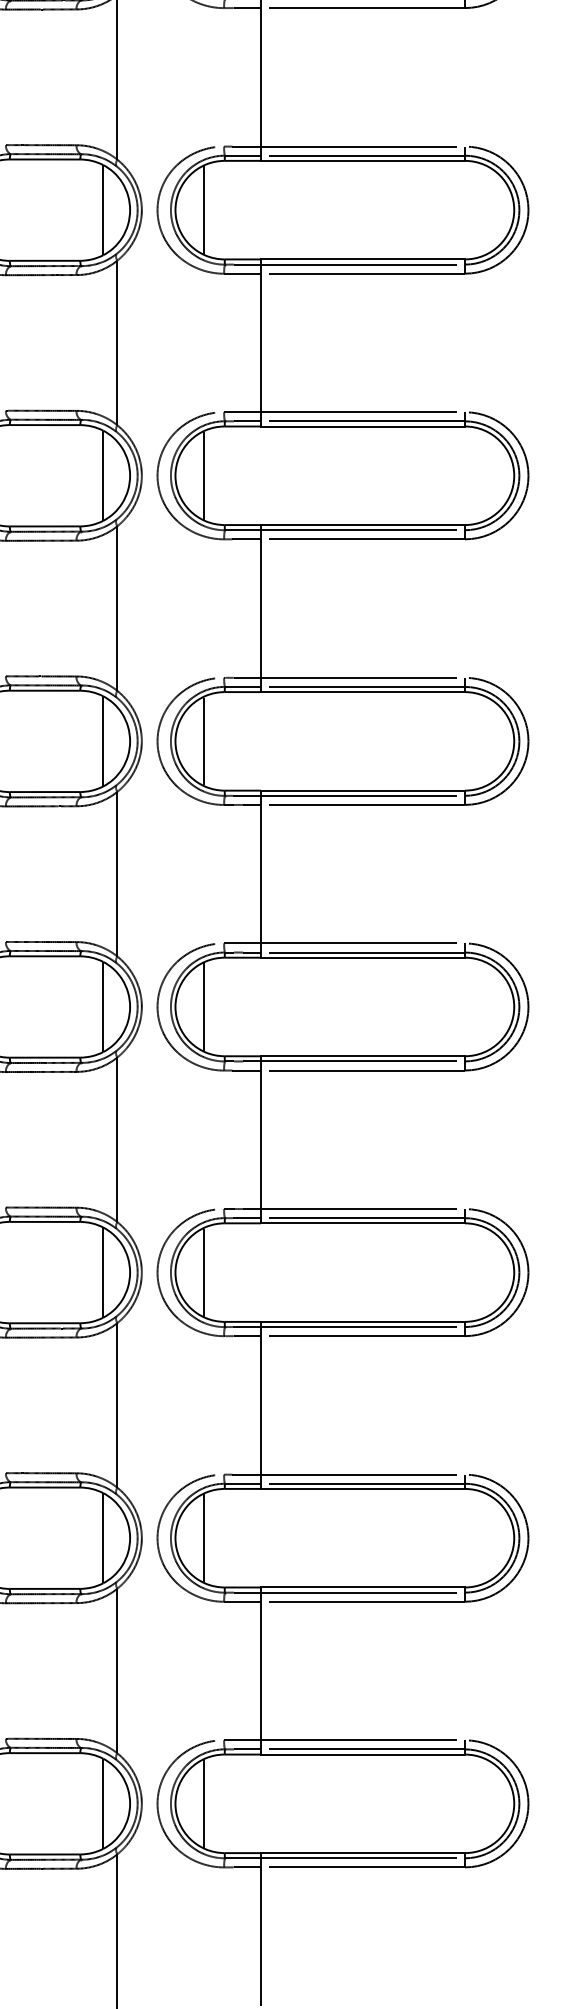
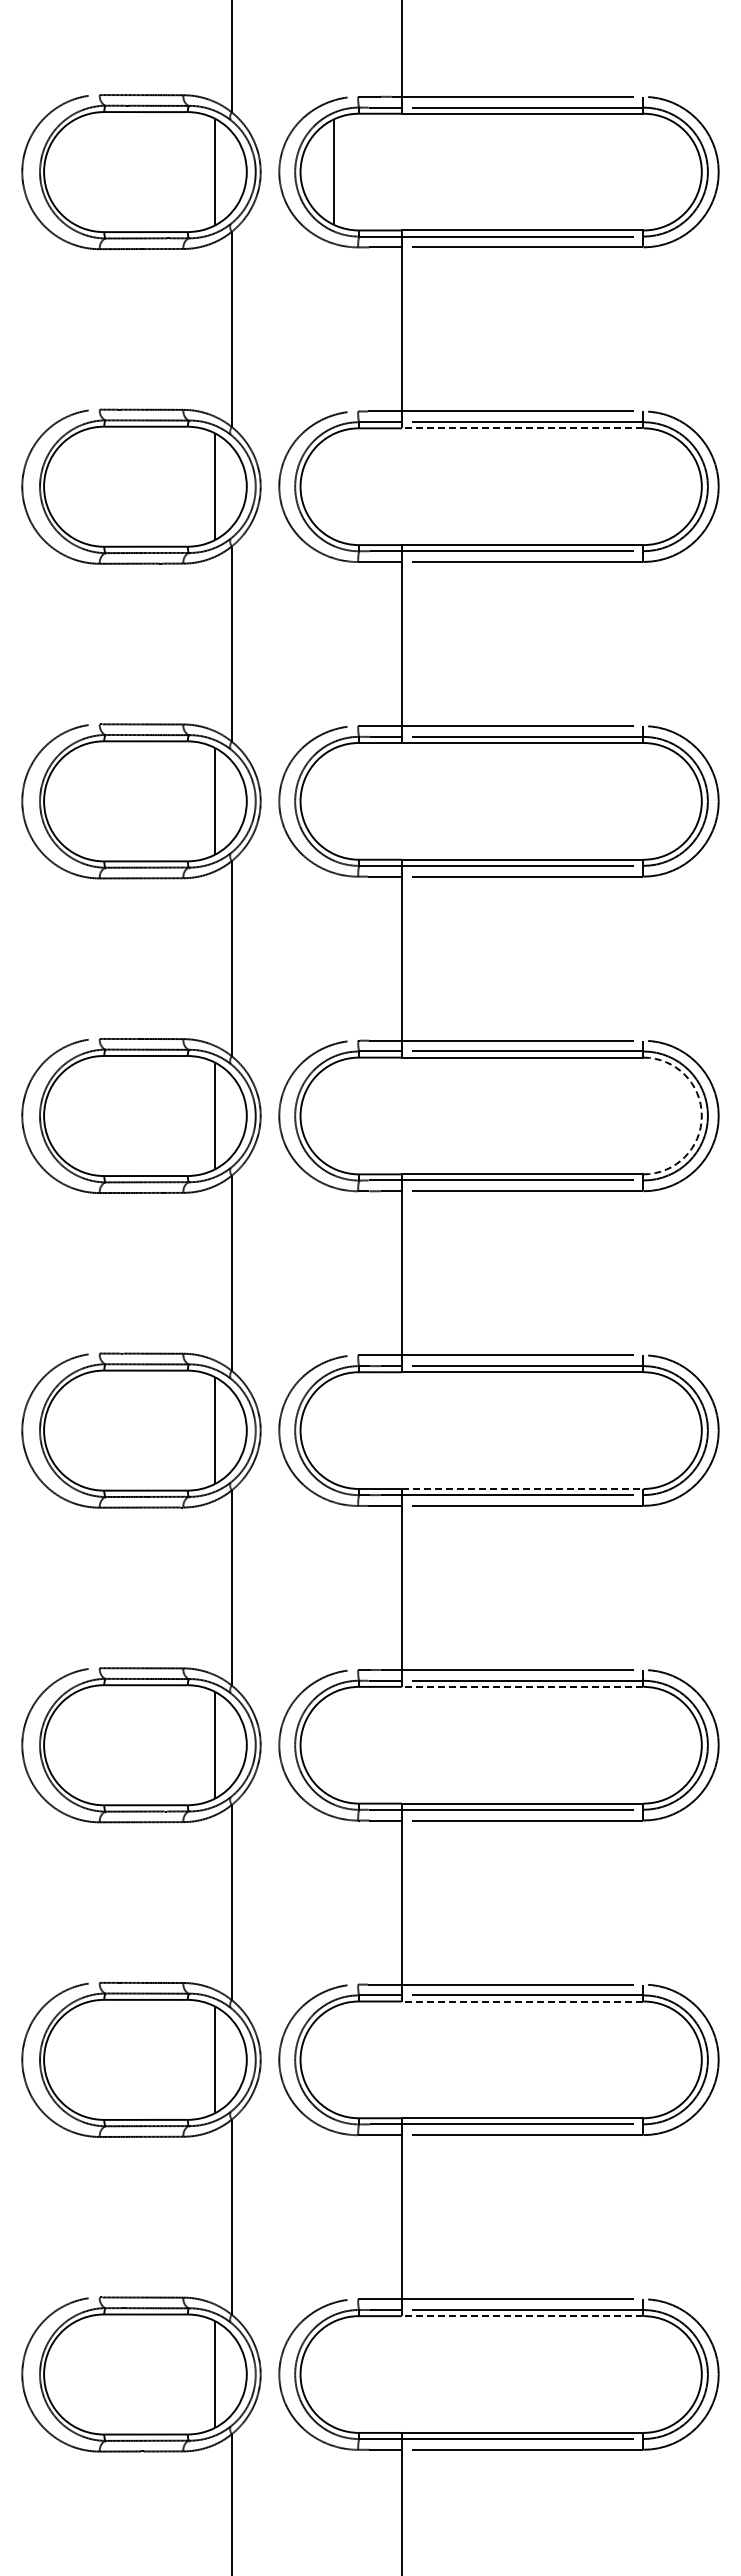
line: (362, 161) -> (522, 428), solid -> dashed
line: (203, 209) -> (333, 486), removed
line: (203, 475) -> (333, 801), removed
arc: (513, 740) -> (701, 1115), solid -> dashed
line: (203, 741) -> (333, 1116), removed
line: (203, 1006) -> (333, 1430), removed
line: (362, 1055) -> (522, 1488), solid -> dashed
line: (362, 1223) -> (522, 1686), solid -> dashed
line: (203, 1272) -> (333, 1745), removed
line: (362, 1488) -> (522, 2001), solid -> dashed
line: (203, 1537) -> (333, 2059), removed
line: (362, 1754) -> (522, 2316), solid -> dashed
line: (203, 1803) -> (333, 2374), removed

